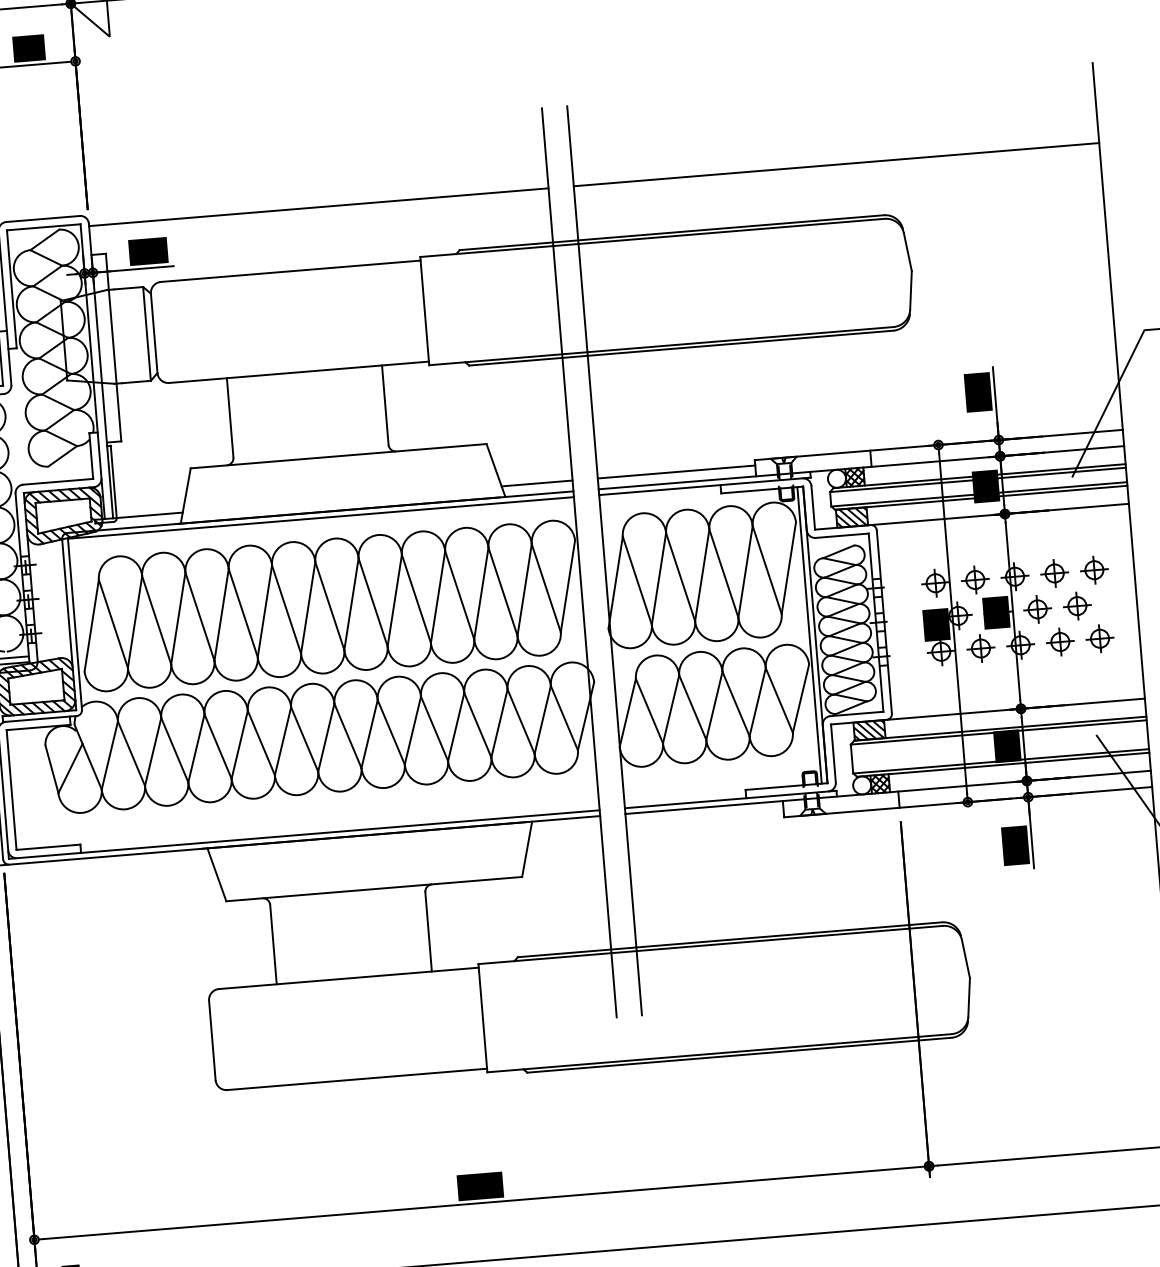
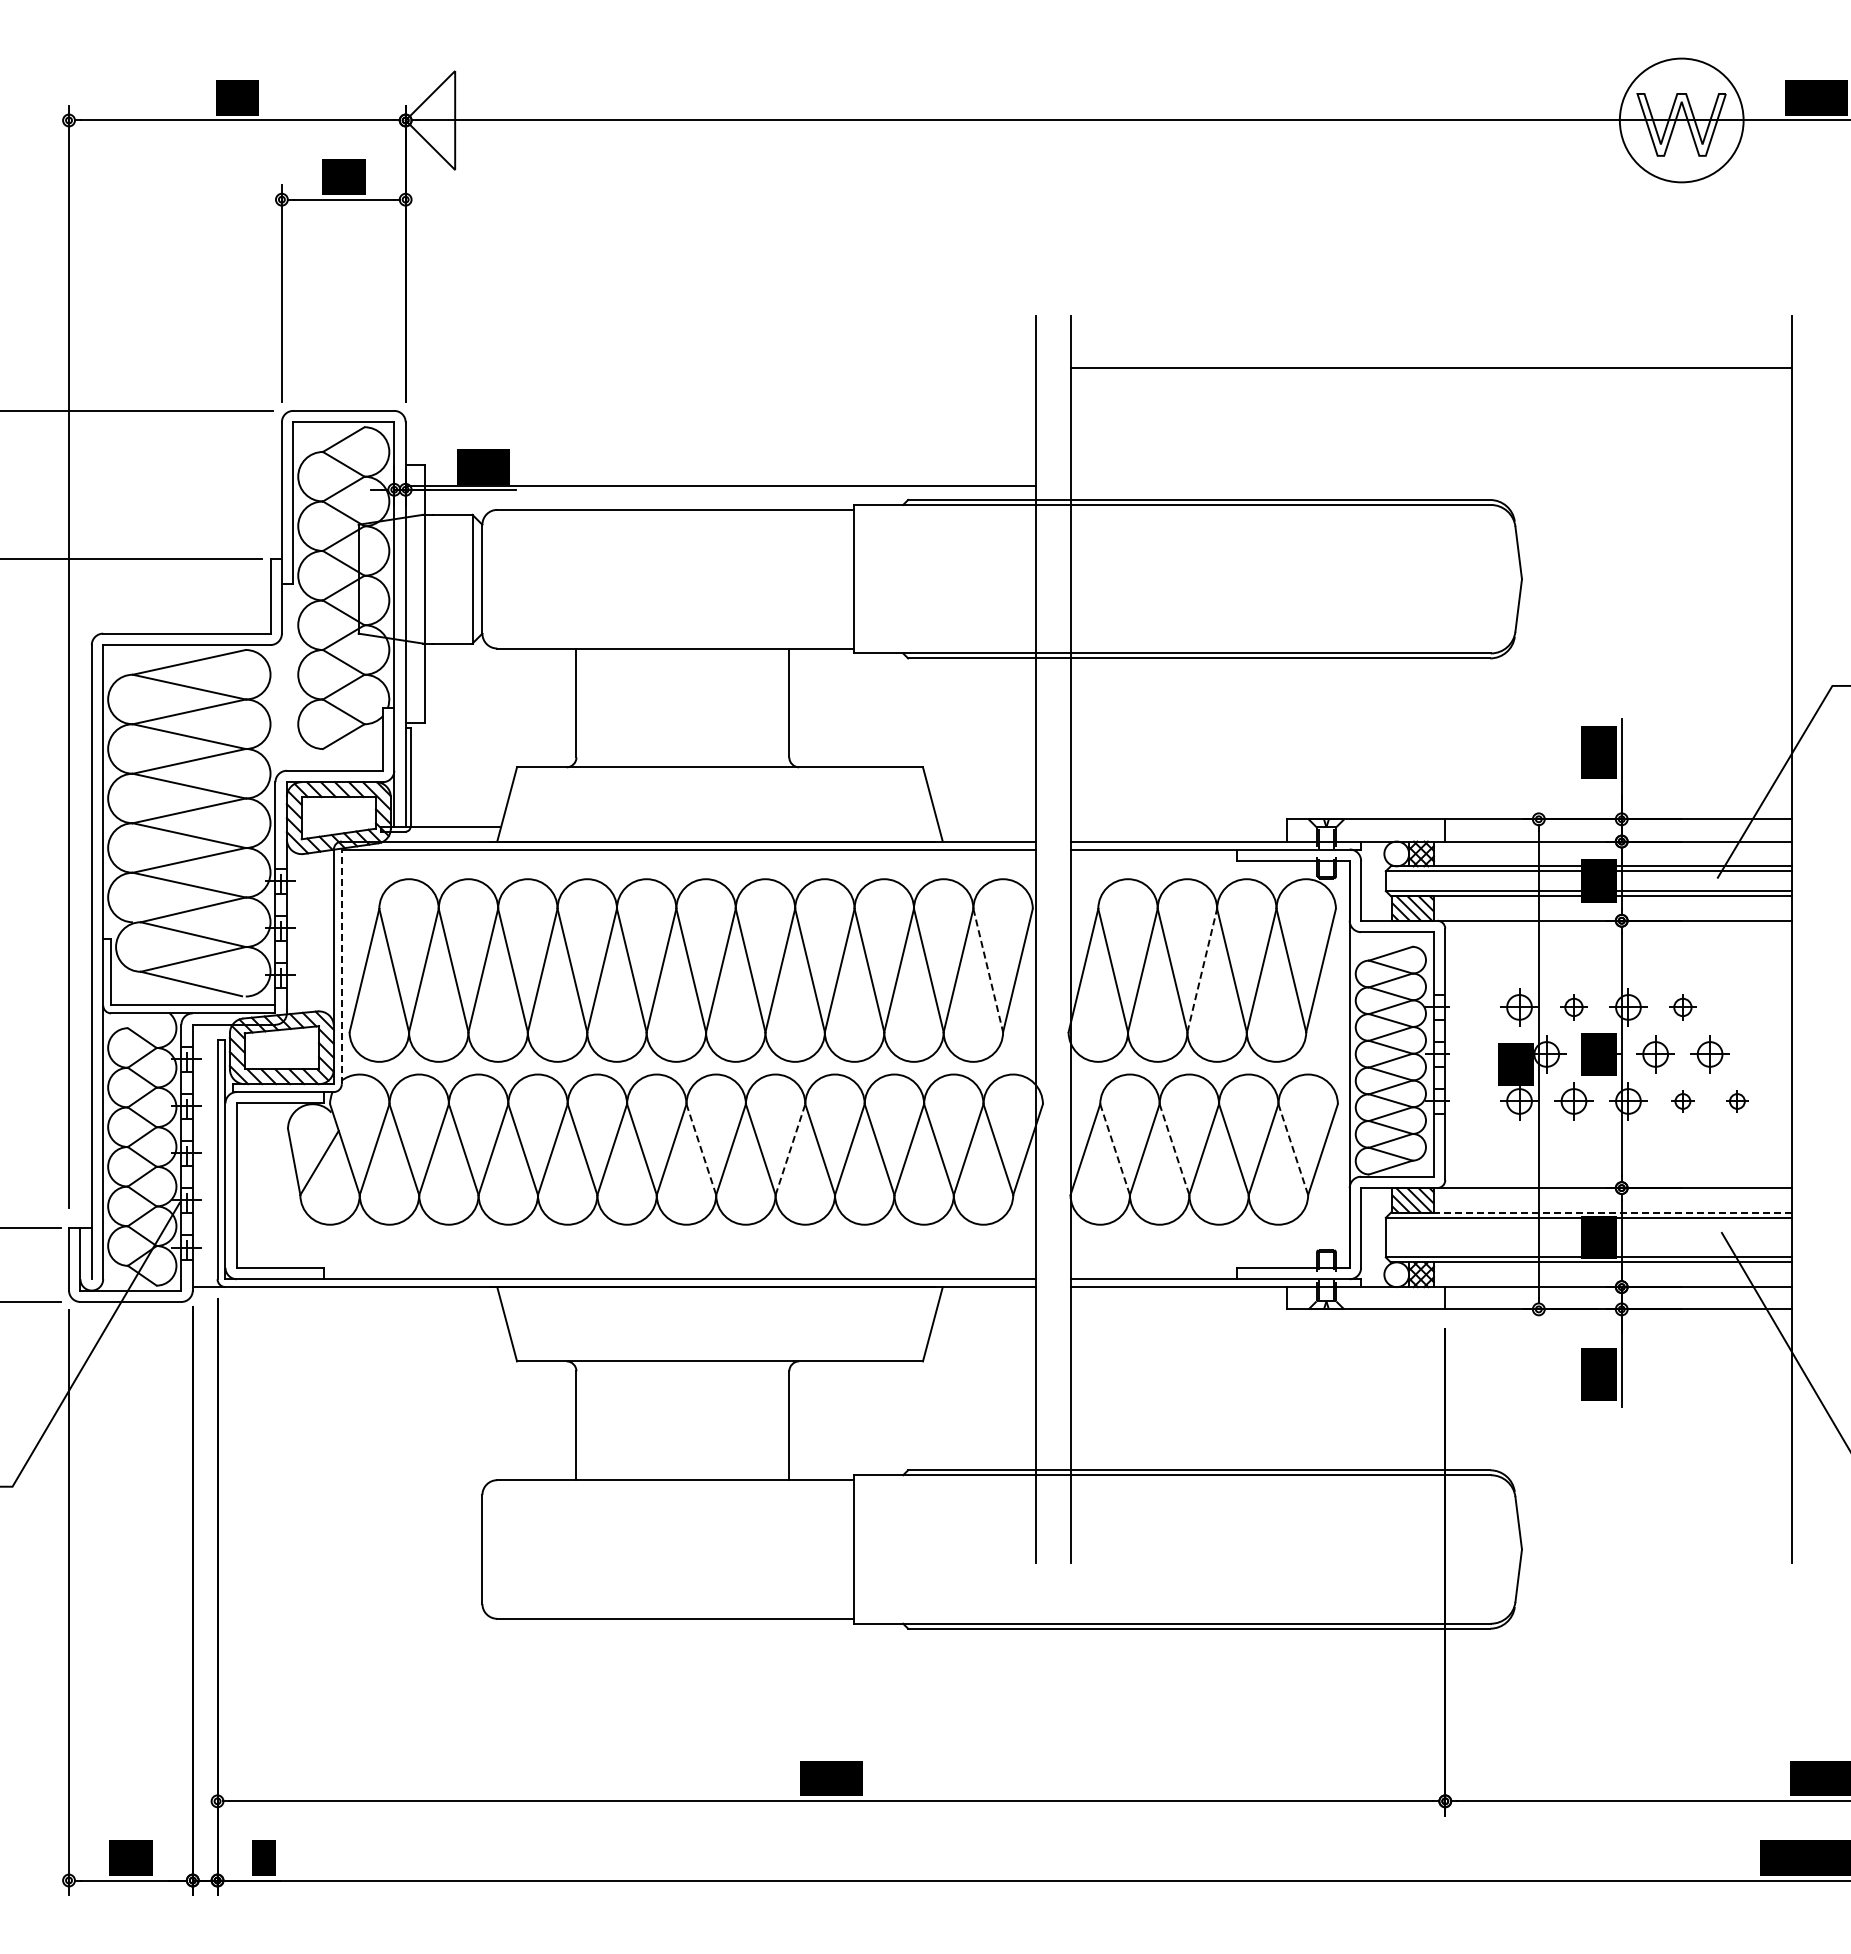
line: (835, 164) -> (1430, 367), moved
line: (318, 207) -> (720, 485), moved
line: (676, 471) -> (1178, 826), removed
line: (537, 483) -> (987, 826), removed
part: (1094, 570) -> (1737, 1007), removed
part: (1054, 573) -> (1682, 1007), size x0.7
line: (702, 575) -> (1202, 970), solid -> dashed
part: (975, 580) -> (1573, 1007), size x0.7
line: (546, 588) -> (988, 971), solid -> dashed
line: (74, 624) -> (341, 966), solid -> dashed
line: (809, 634) -> (1341, 1063), removed
part: (1100, 638) -> (1737, 1101), size x0.6
part: (1060, 642) -> (1682, 1101), size x0.6
line: (779, 700) -> (1293, 1149), solid -> dashed
line: (692, 707) -> (1174, 1149), solid -> dashed
line: (649, 711) -> (1115, 1149), solid -> dashed
line: (999, 728) -> (1590, 1212), solid -> dashed
line: (412, 730) -> (790, 1149), solid -> dashed
line: (348, 735) -> (701, 1149), solid -> dashed

